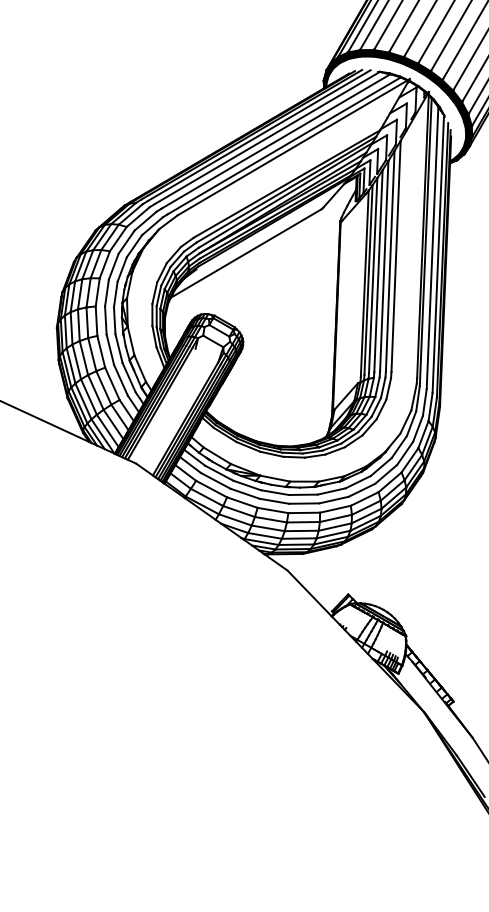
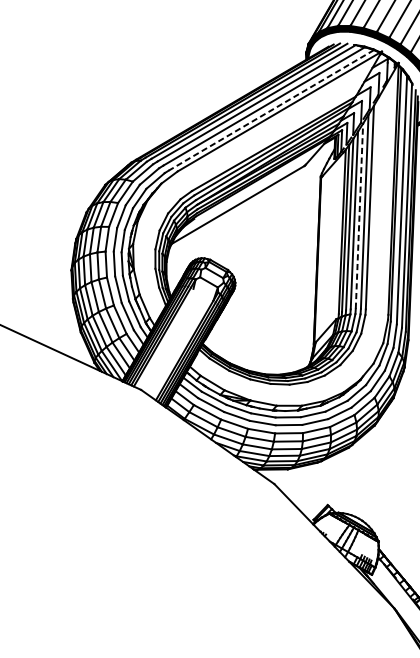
line: (283, 146) -> (270, 110), solid -> dashed
line: (384, 265) -> (359, 215), solid -> dashed

